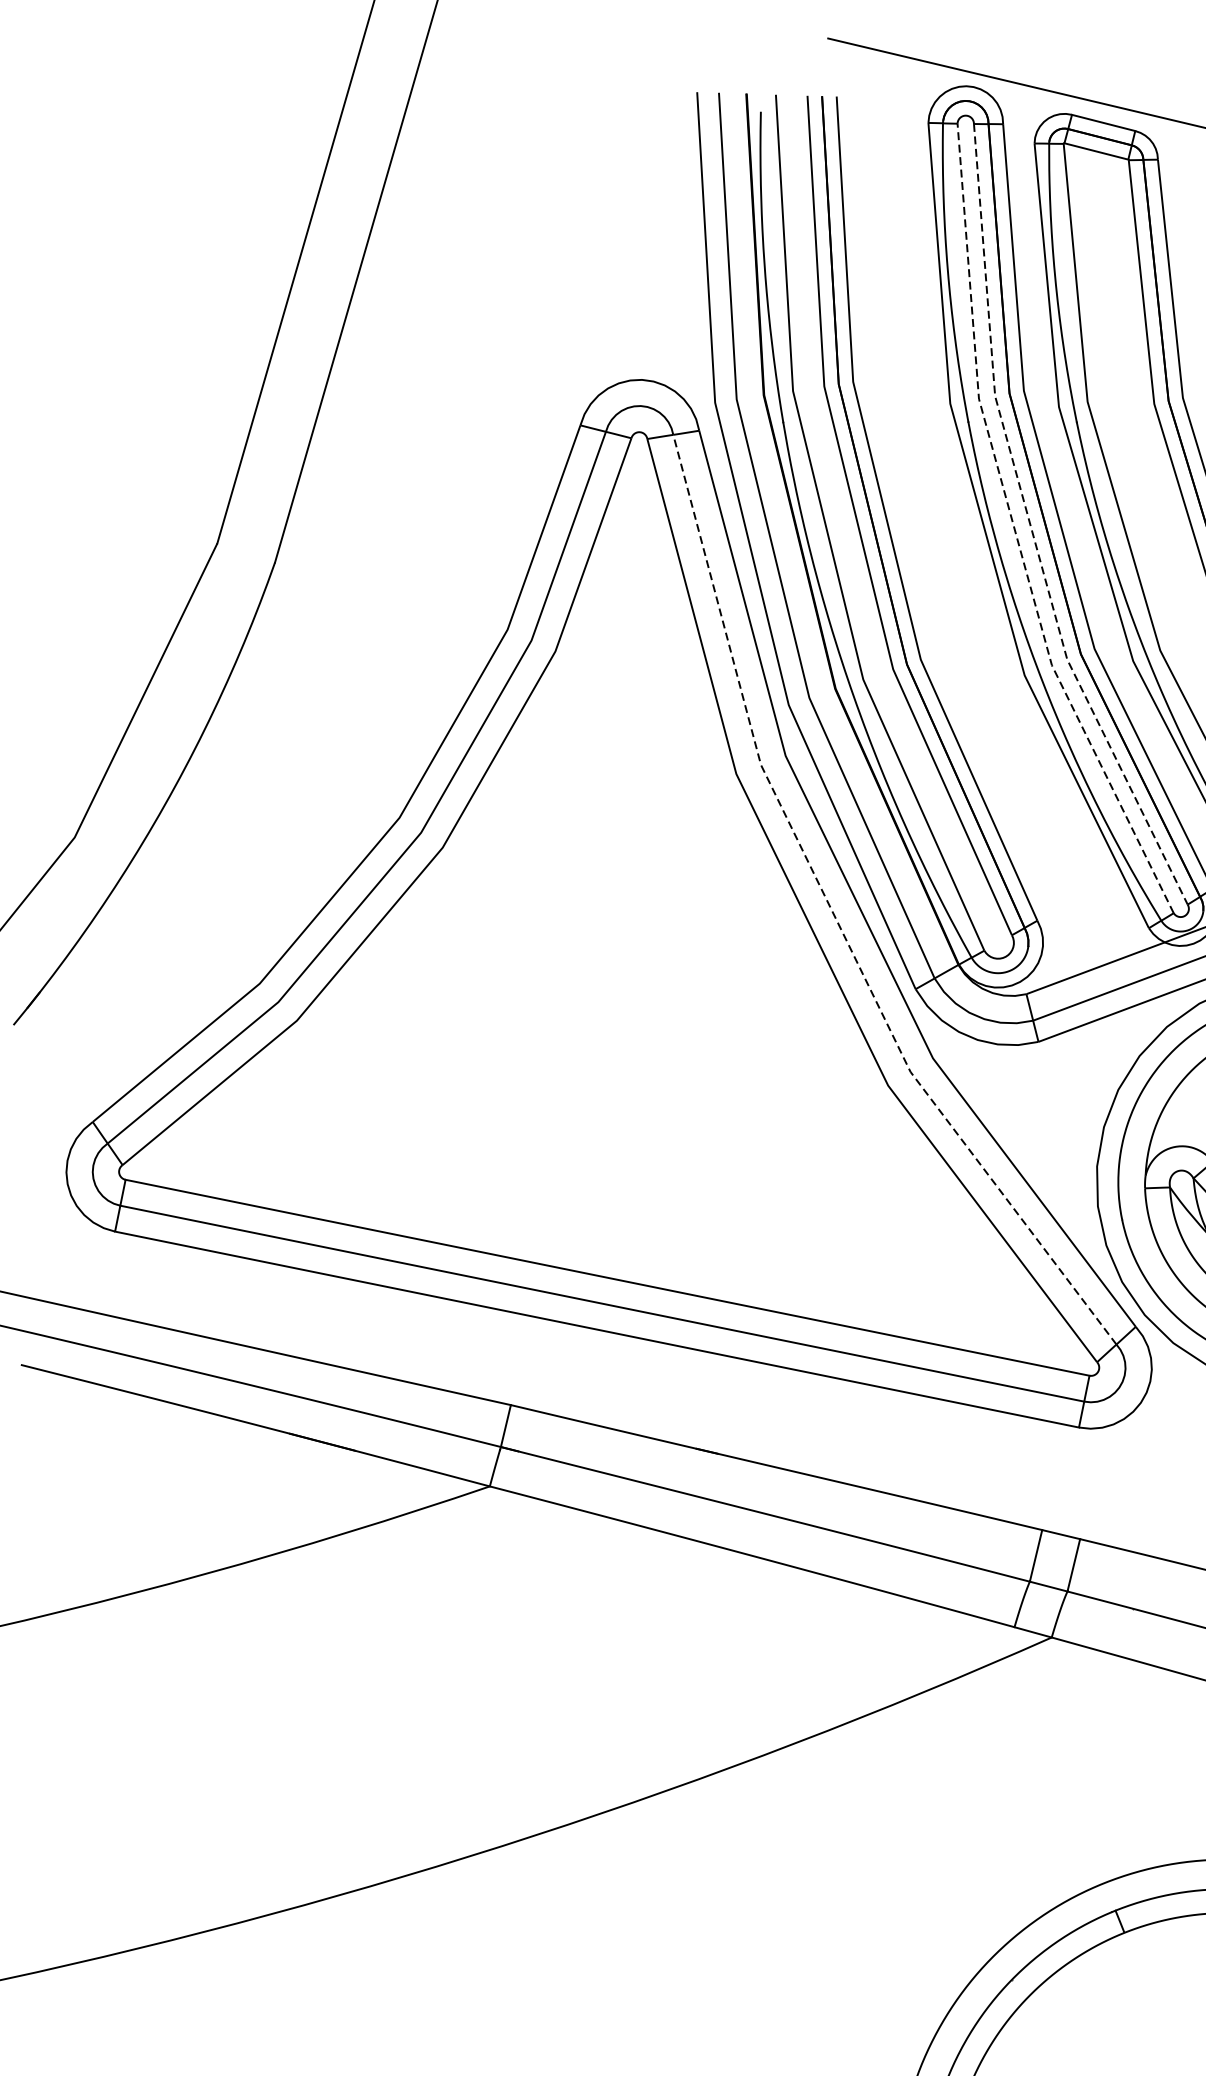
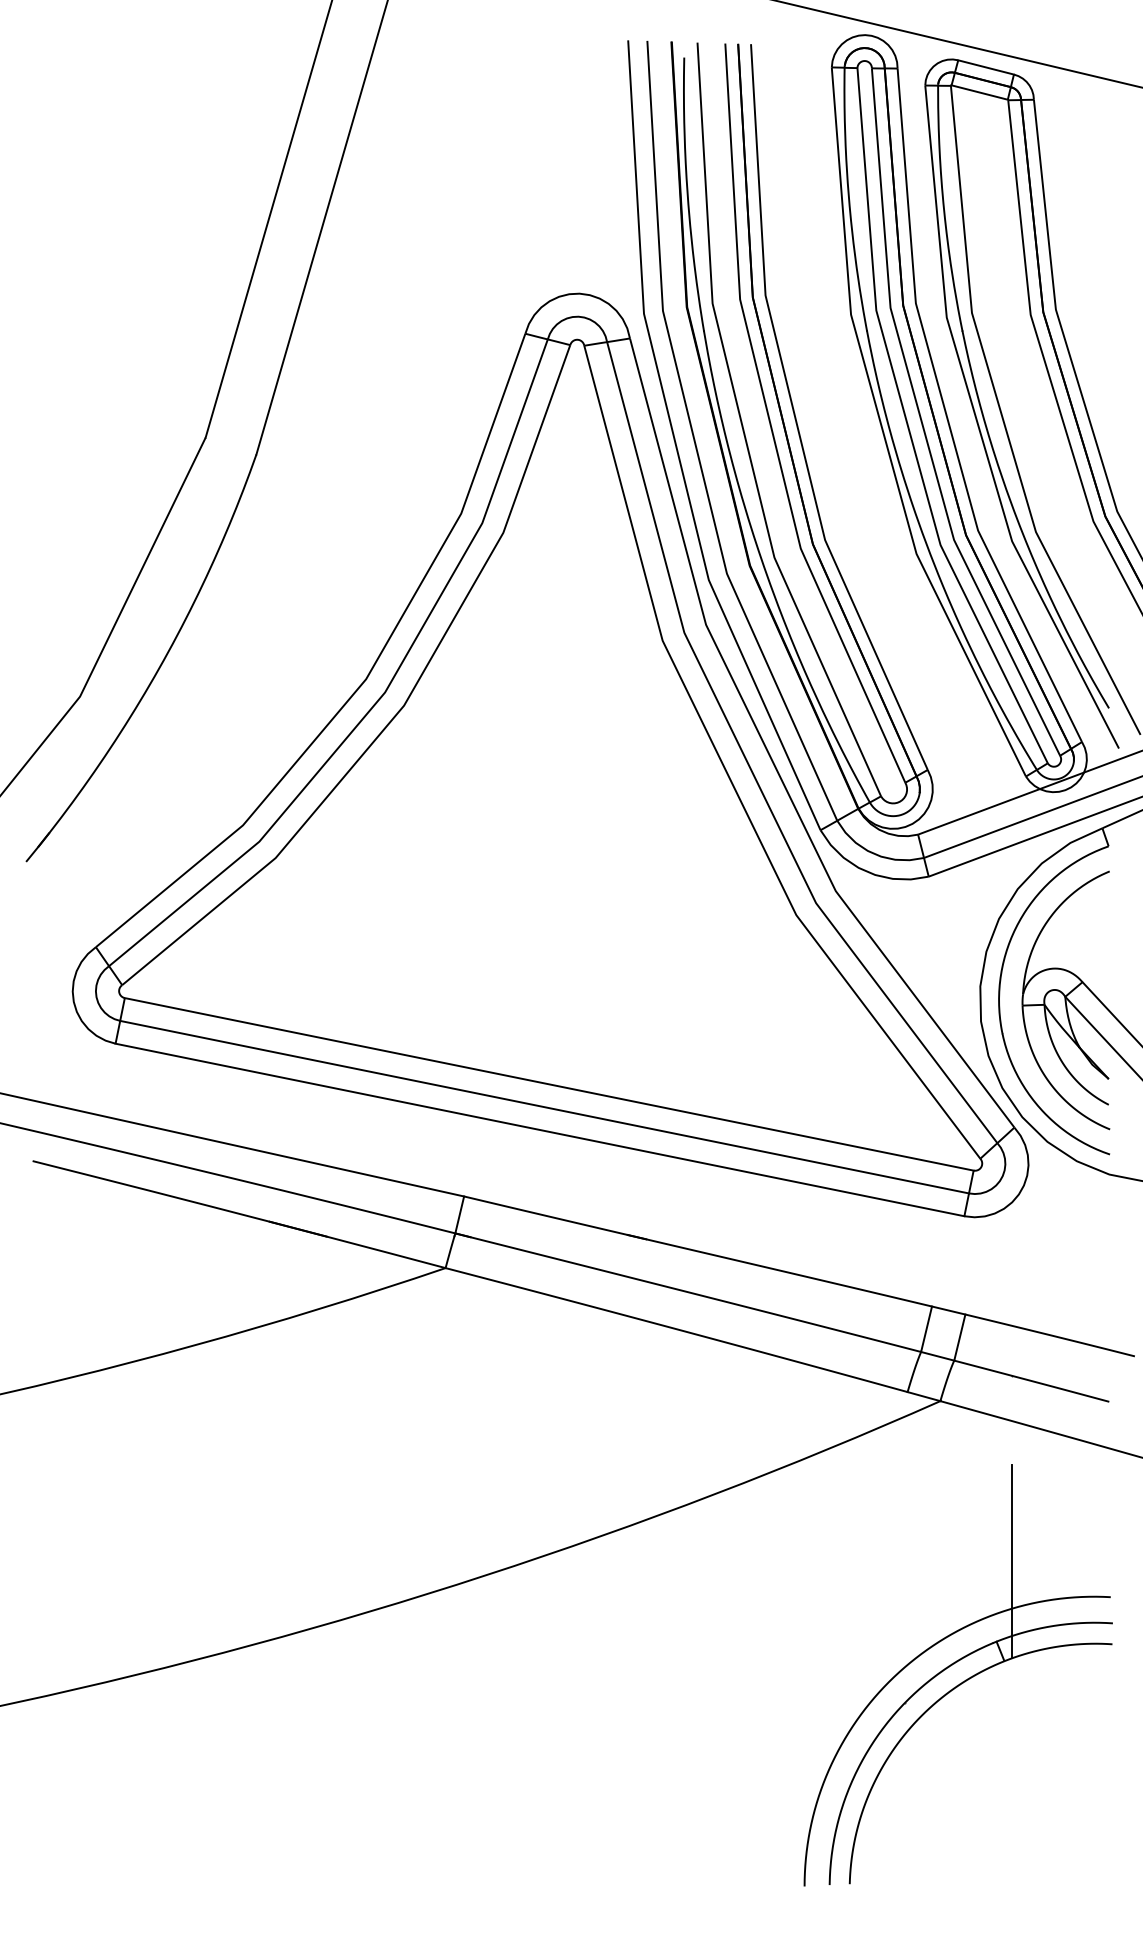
line: (1031, 528) -> (922, 424), dashed -> solid
line: (1015, 531) -> (908, 427), dashed -> solid
line: (836, 917) -> (750, 767), dashed -> solid
line: (1133, 1819) -> (1012, 1561), added

